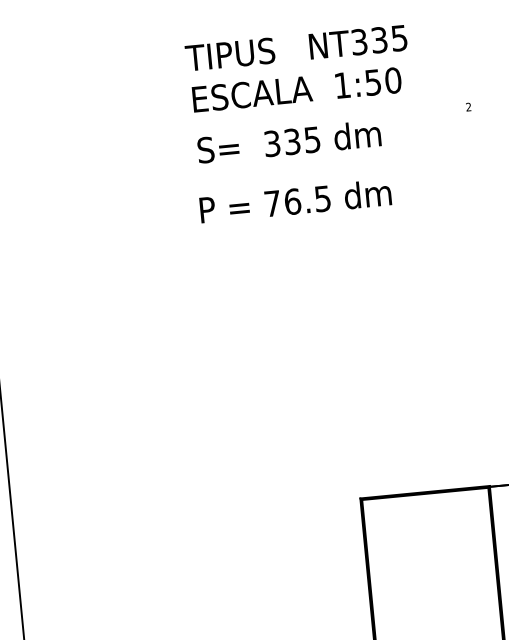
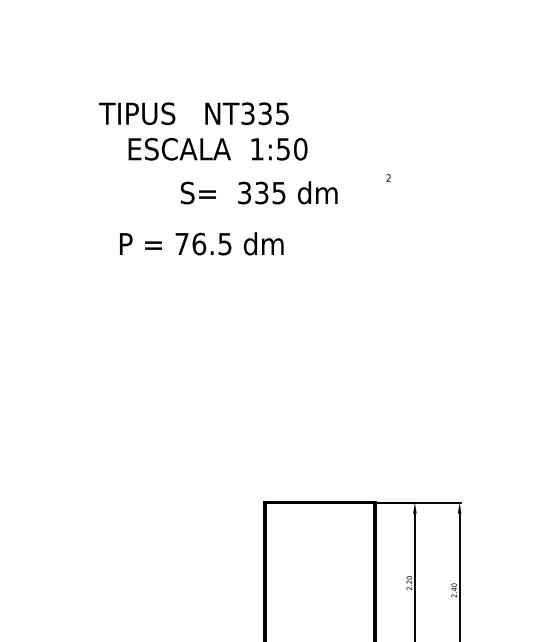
text: (295, 47) -> (193, 113), moved
text: (296, 90) -> (217, 149), moved
text: (288, 141) -> (258, 192), moved
text: (295, 200) -> (201, 243), moved

